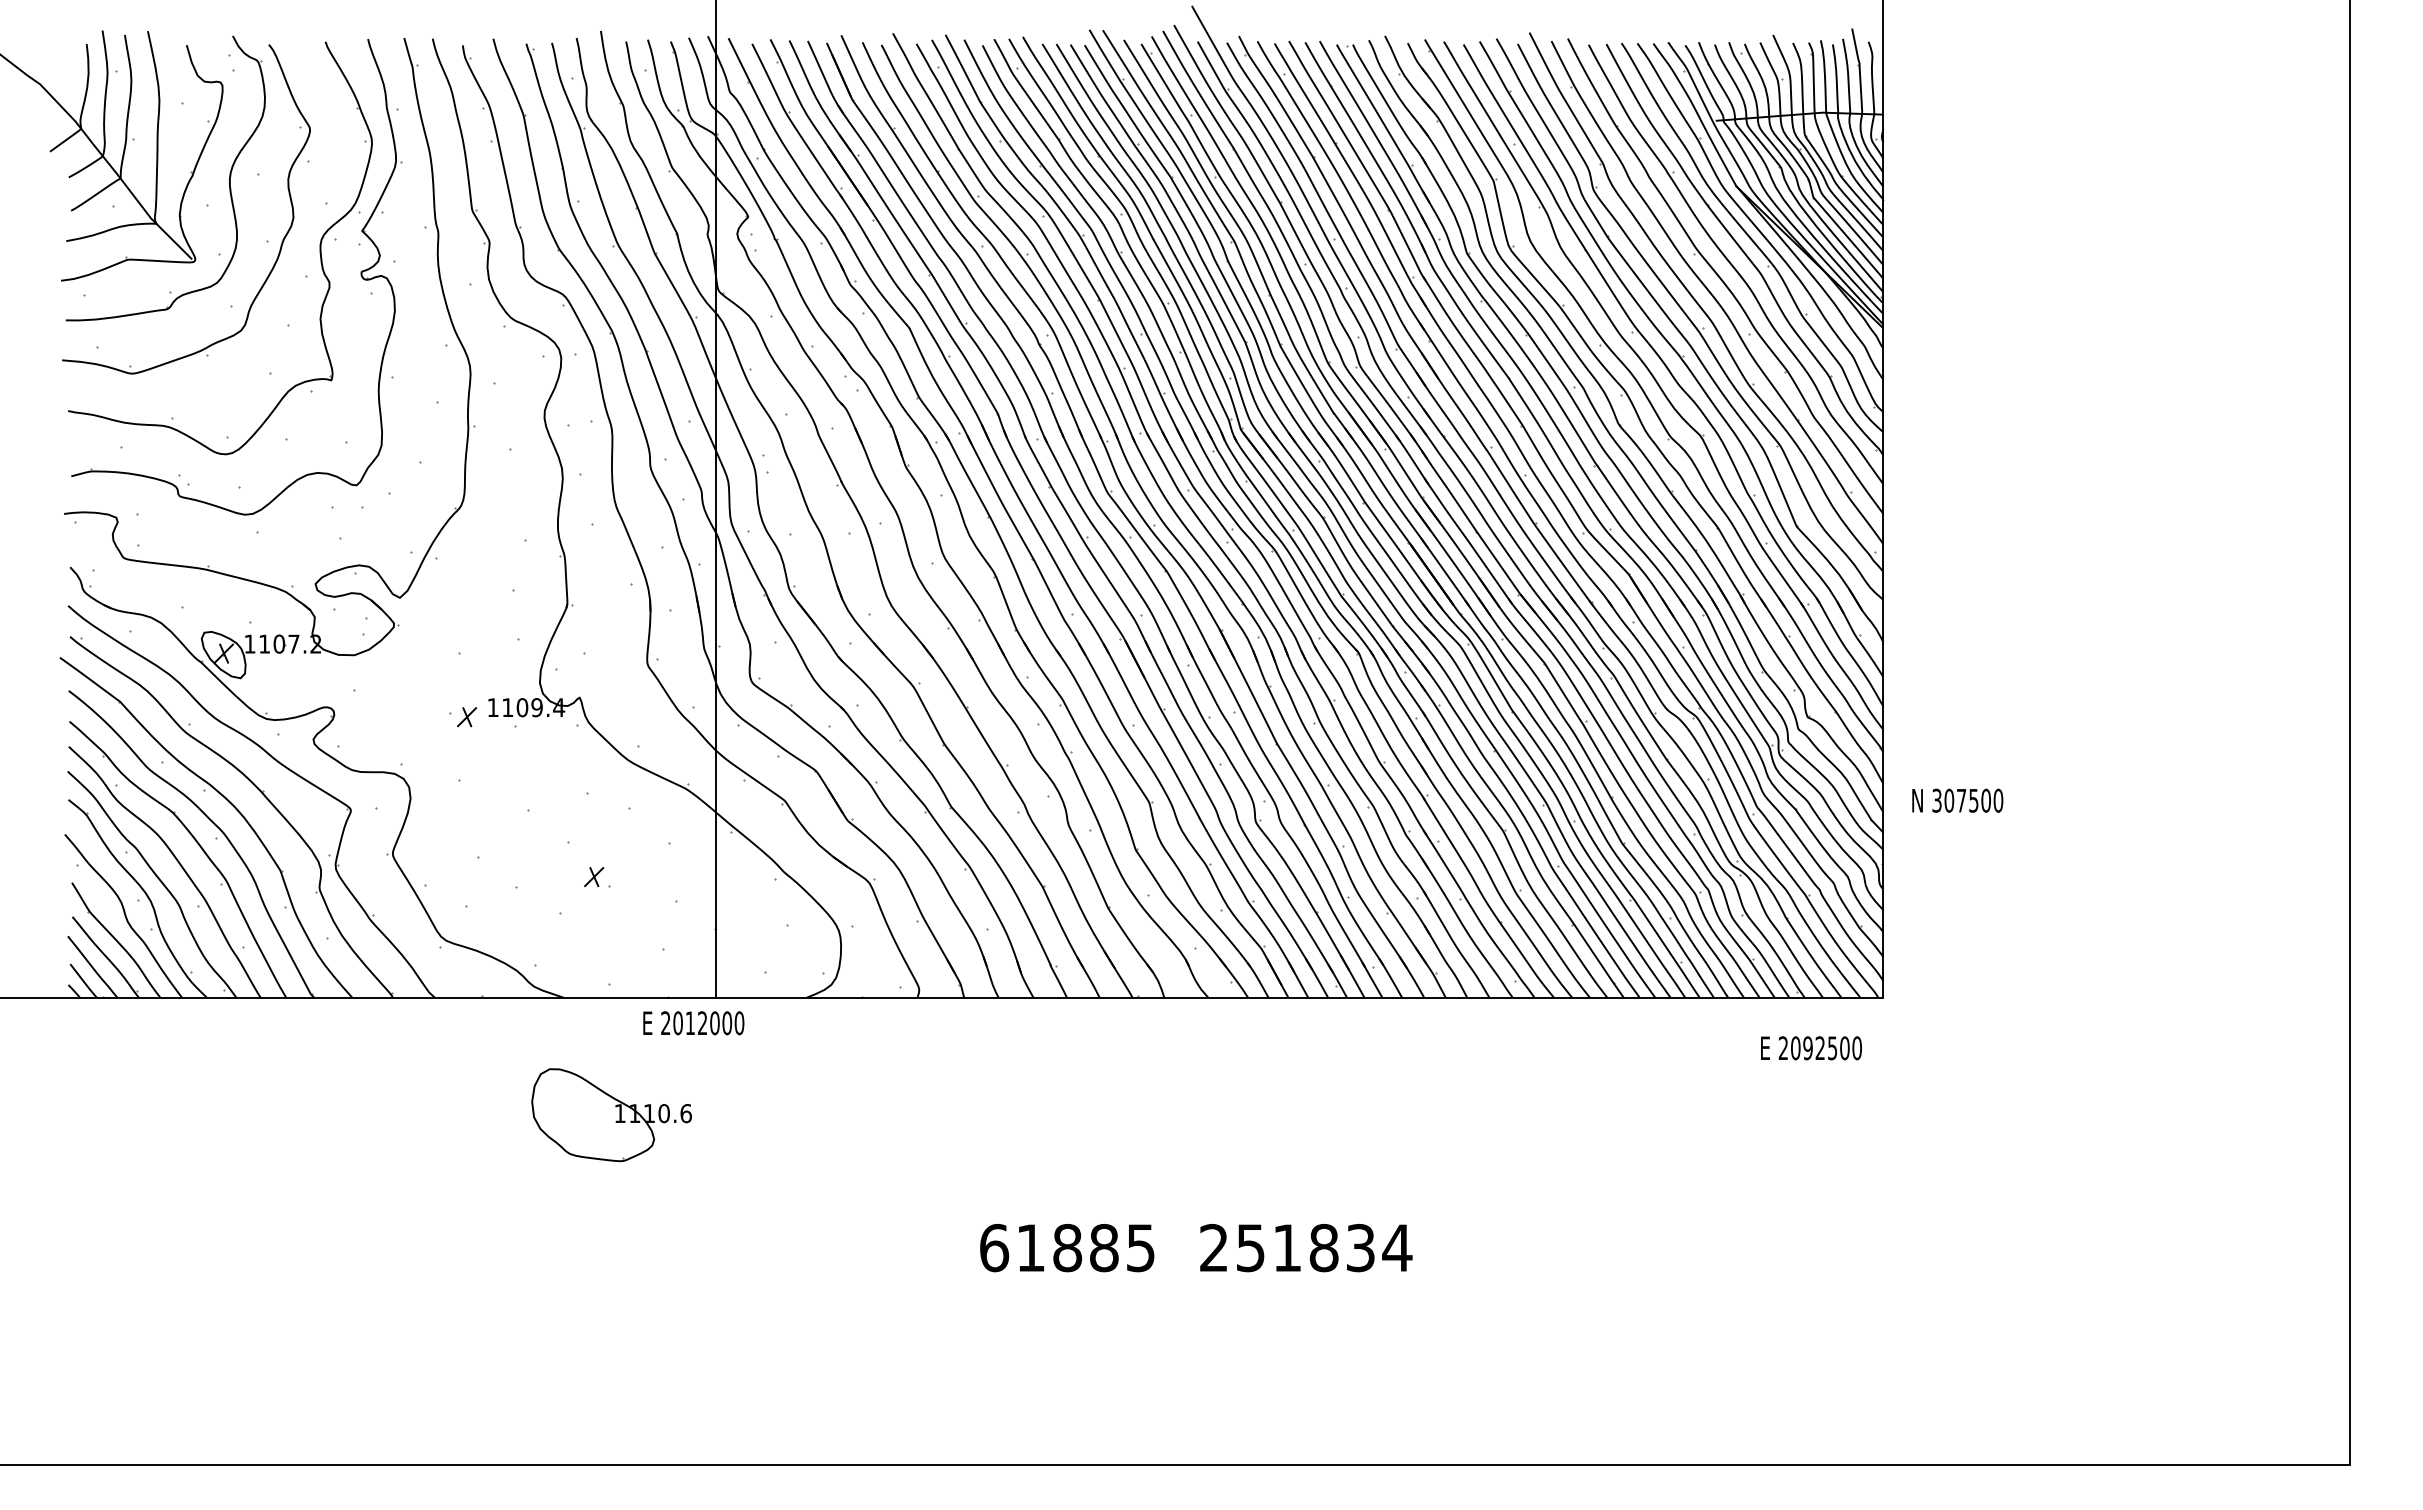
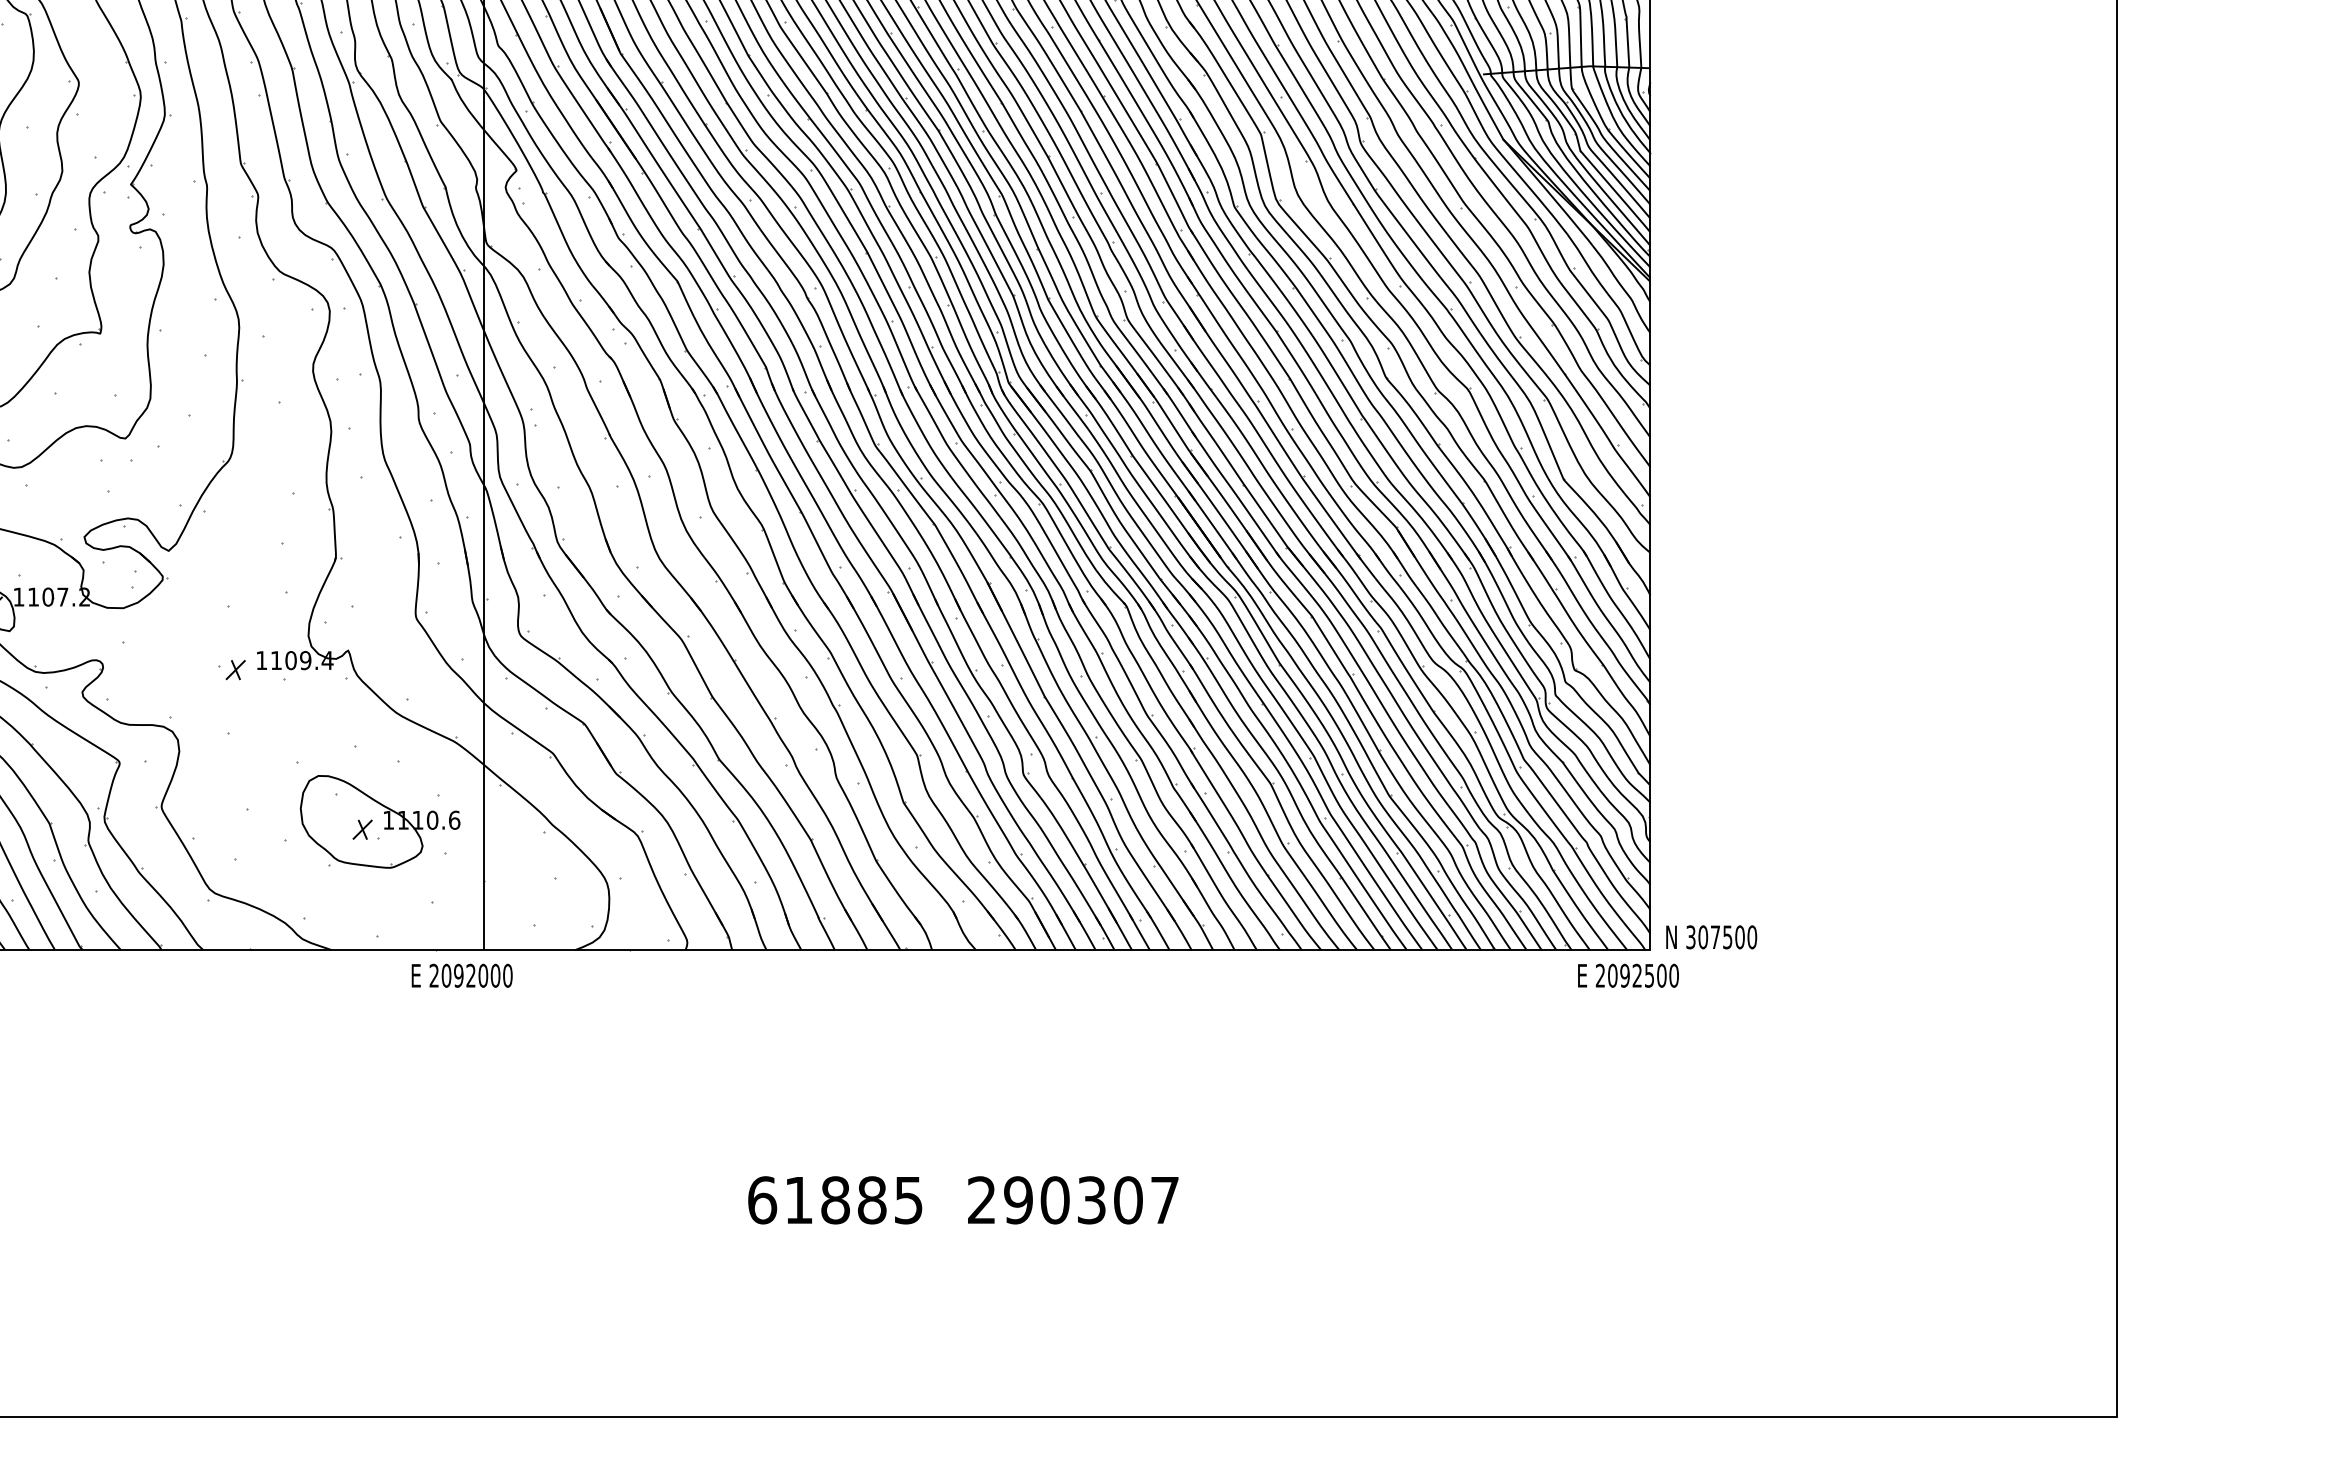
text: (1957, 800) -> (1711, 937), moved
text: (690, 1023) -> (458, 976), 2012000 -> 2092000
text: (1811, 1048) -> (1628, 976), moved
part: (611, 1115) -> (380, 822), moved
text: (1324, 1247) -> (1092, 1199), 251834 -> 290307

